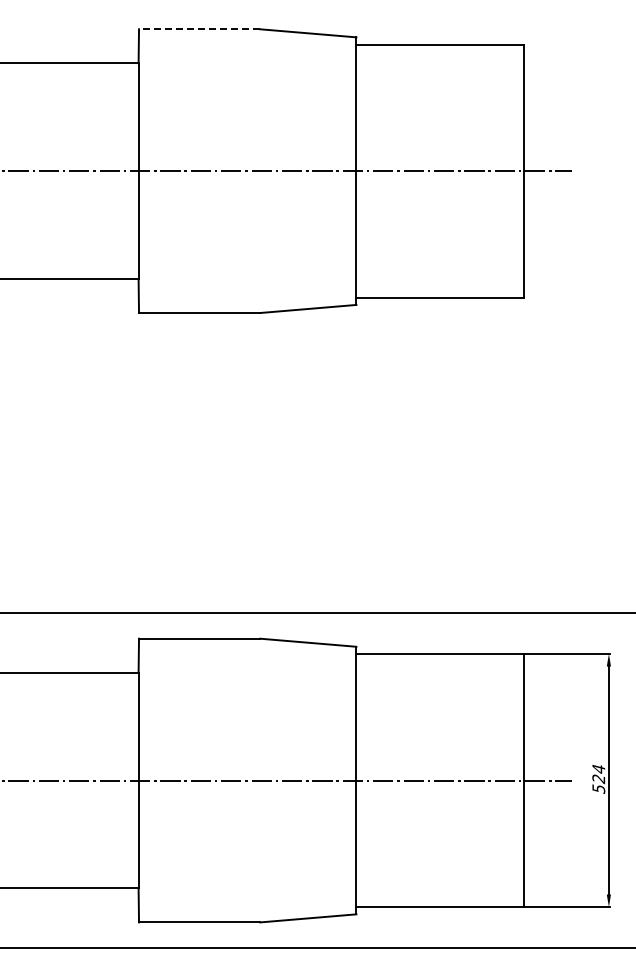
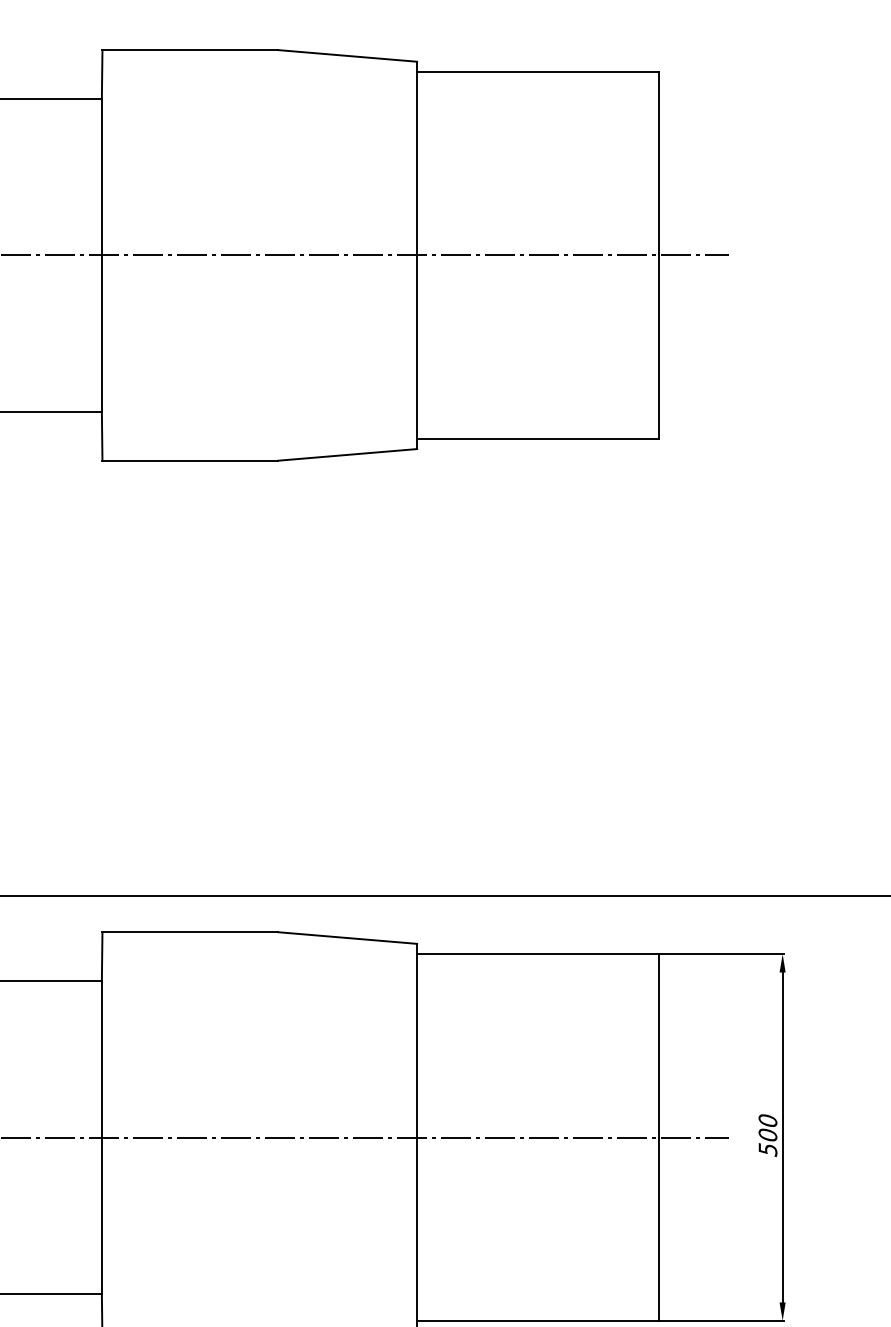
line: (199, 29) -> (190, 50), dashed -> solid
text: (598, 774) -> (767, 1128), 524 -> 500

